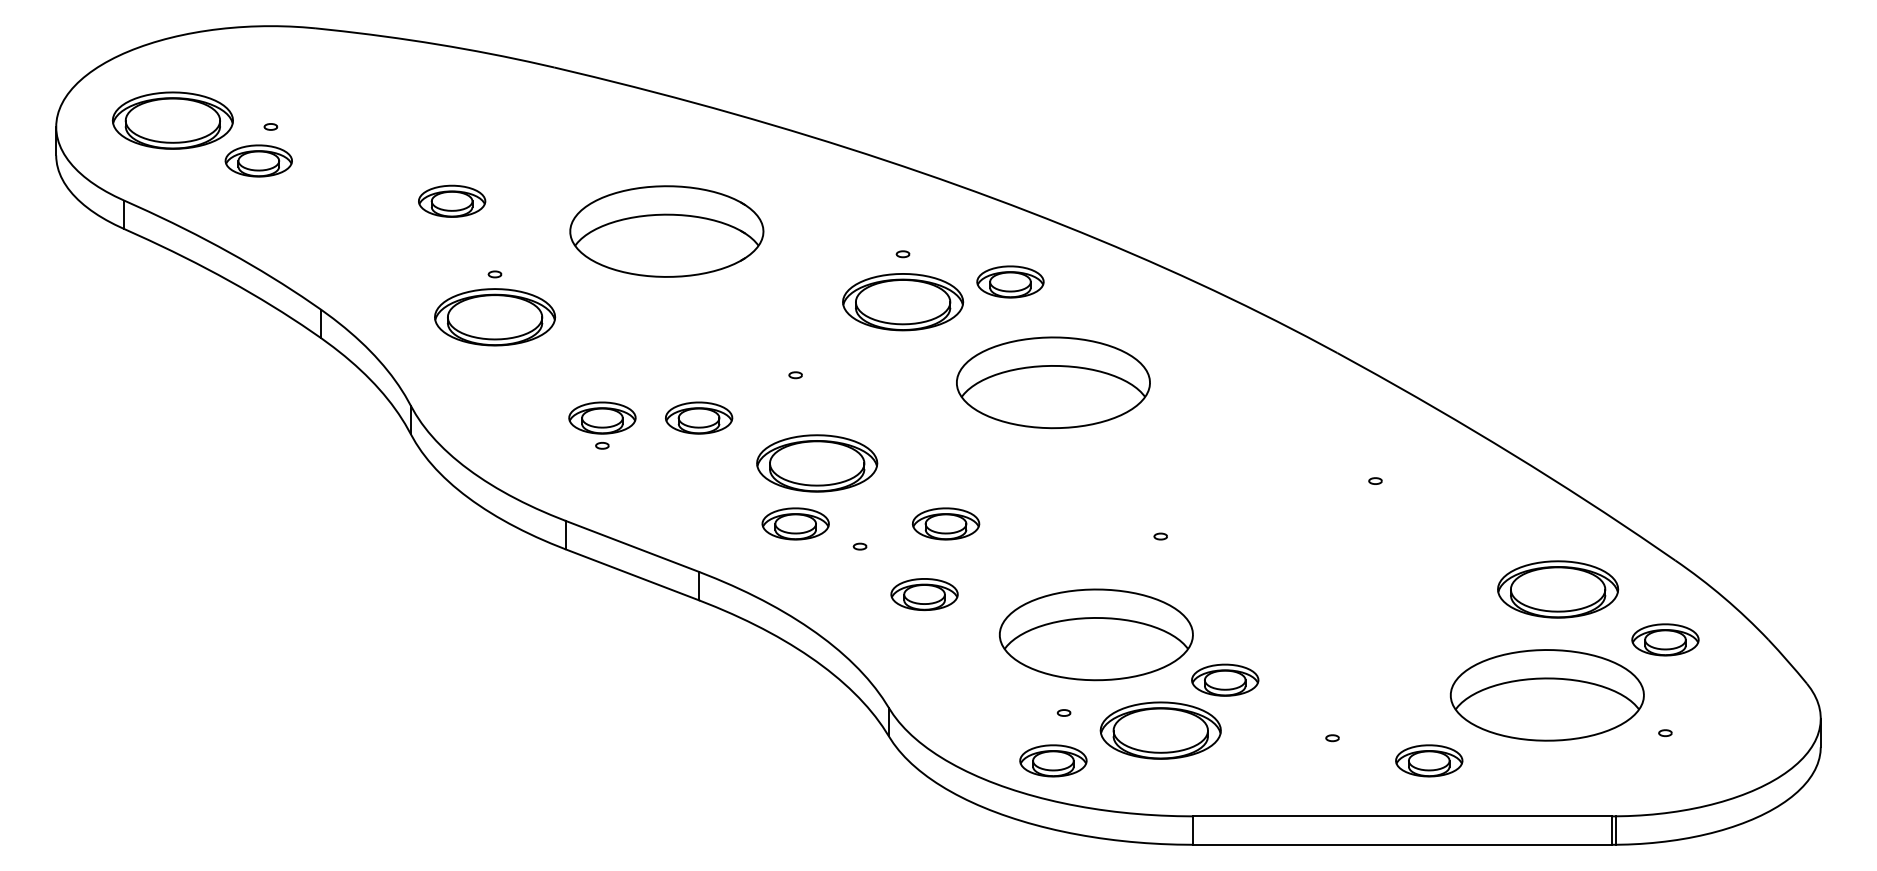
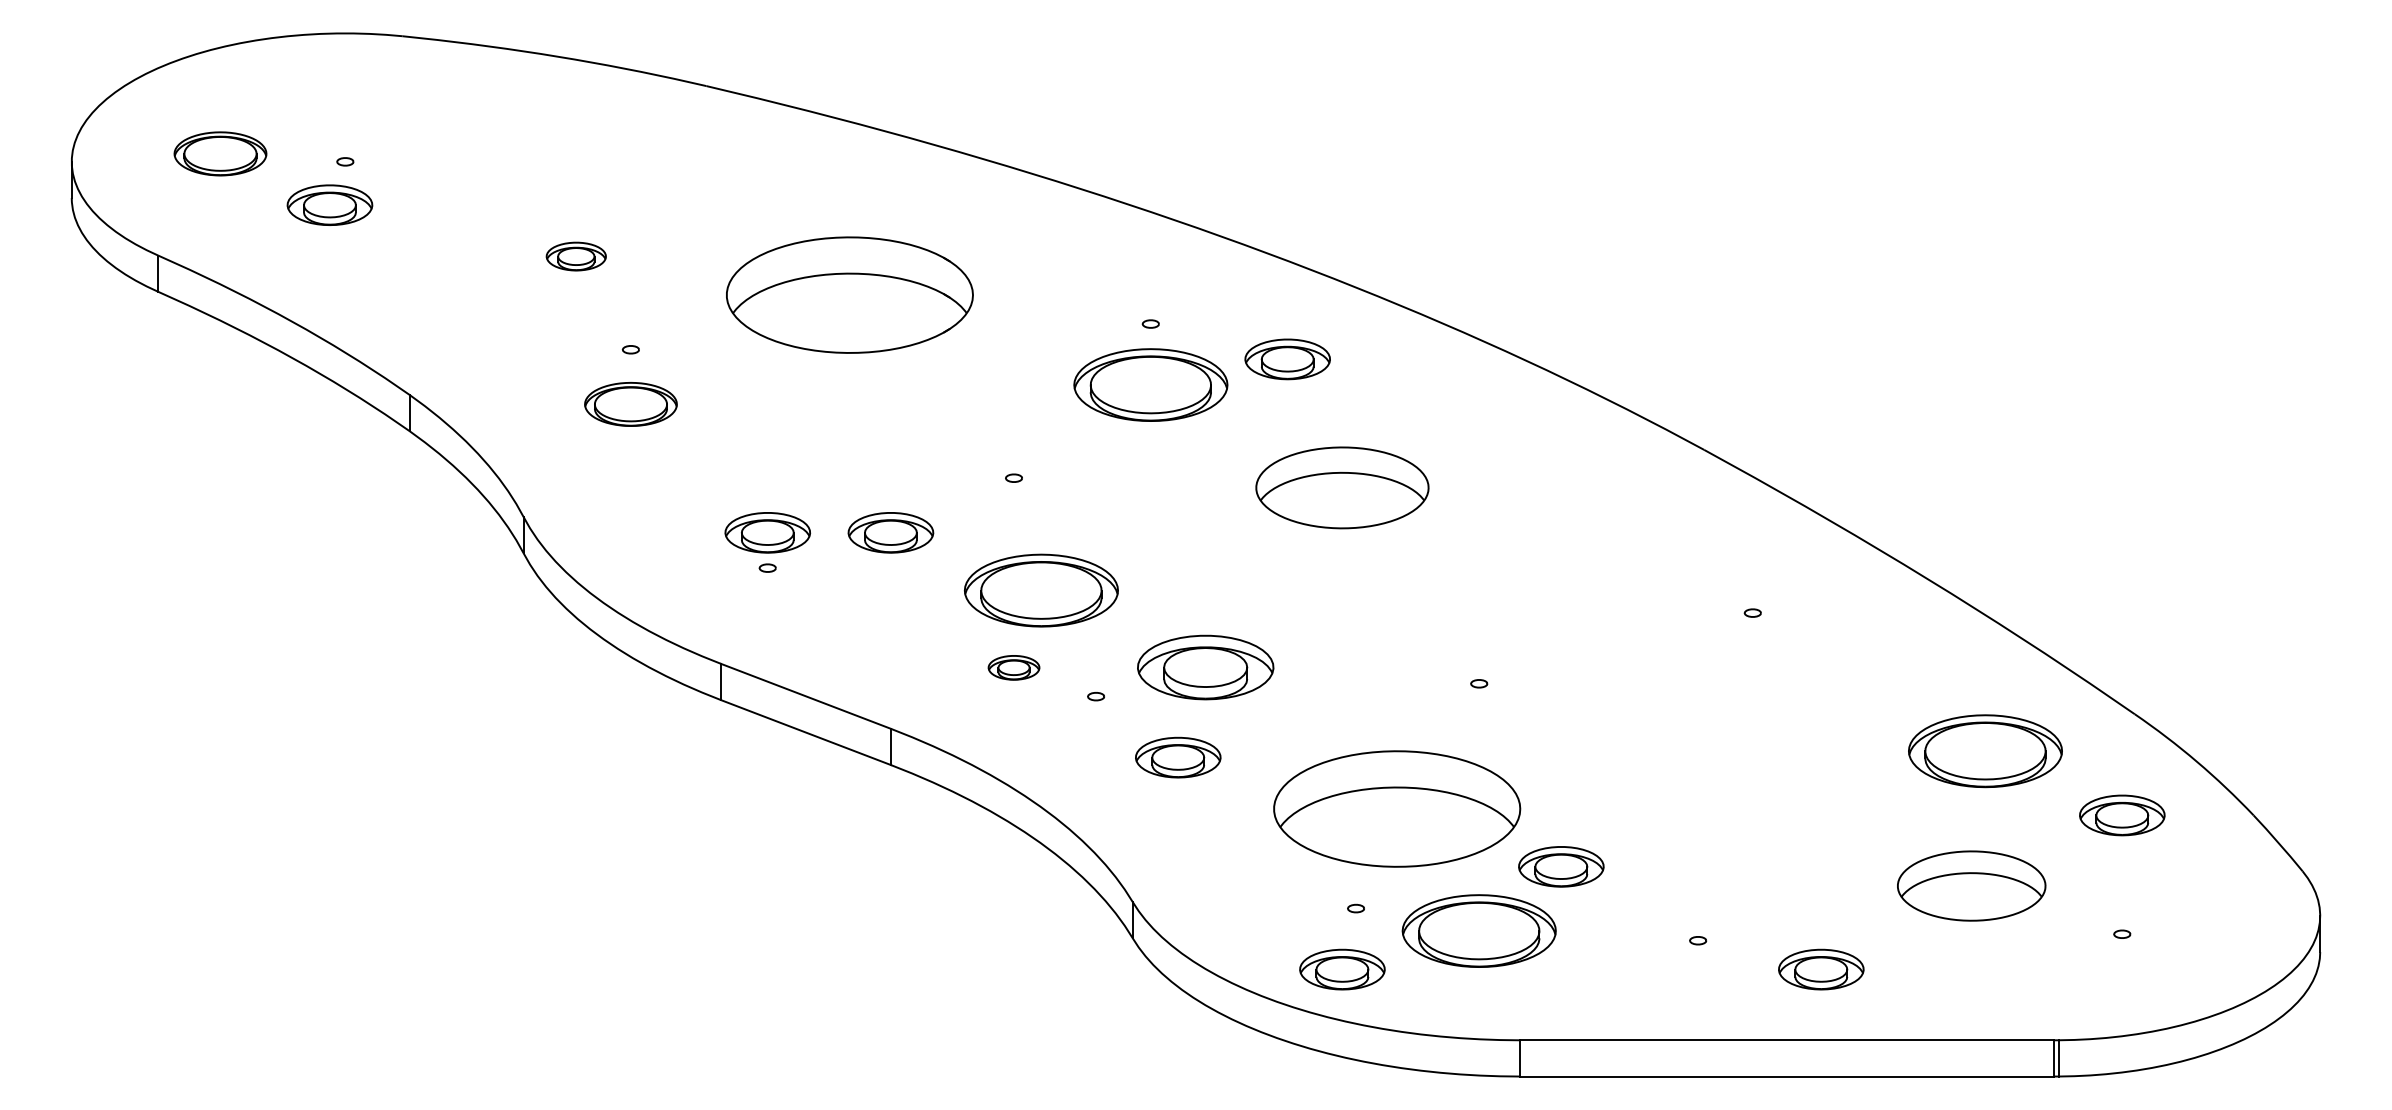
part: (172, 120) -> (220, 153), size x0.6
part: (452, 201) -> (576, 256), size x0.7
part: (494, 317) -> (630, 404), size x0.6
part: (1053, 382) -> (1342, 487), size x0.7
part: (795, 523) -> (1013, 667), size x0.6
part: (945, 523) -> (1205, 667), size x1.6
part: (1547, 694) -> (1971, 885), size x0.6

